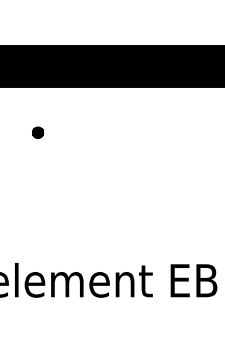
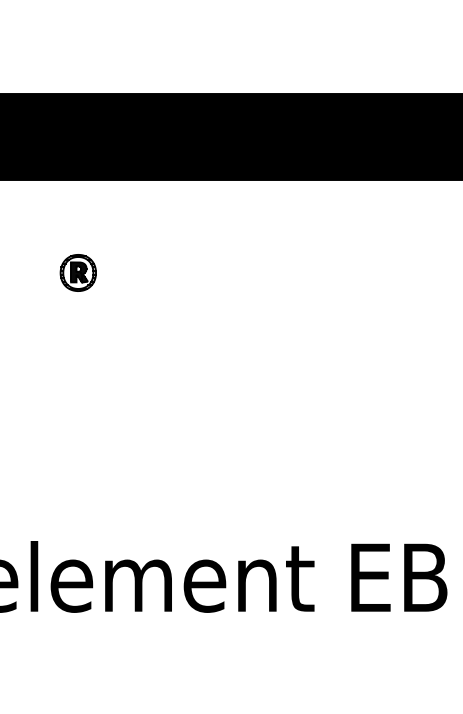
part: (37, 132) -> (77, 272), size x1.67

